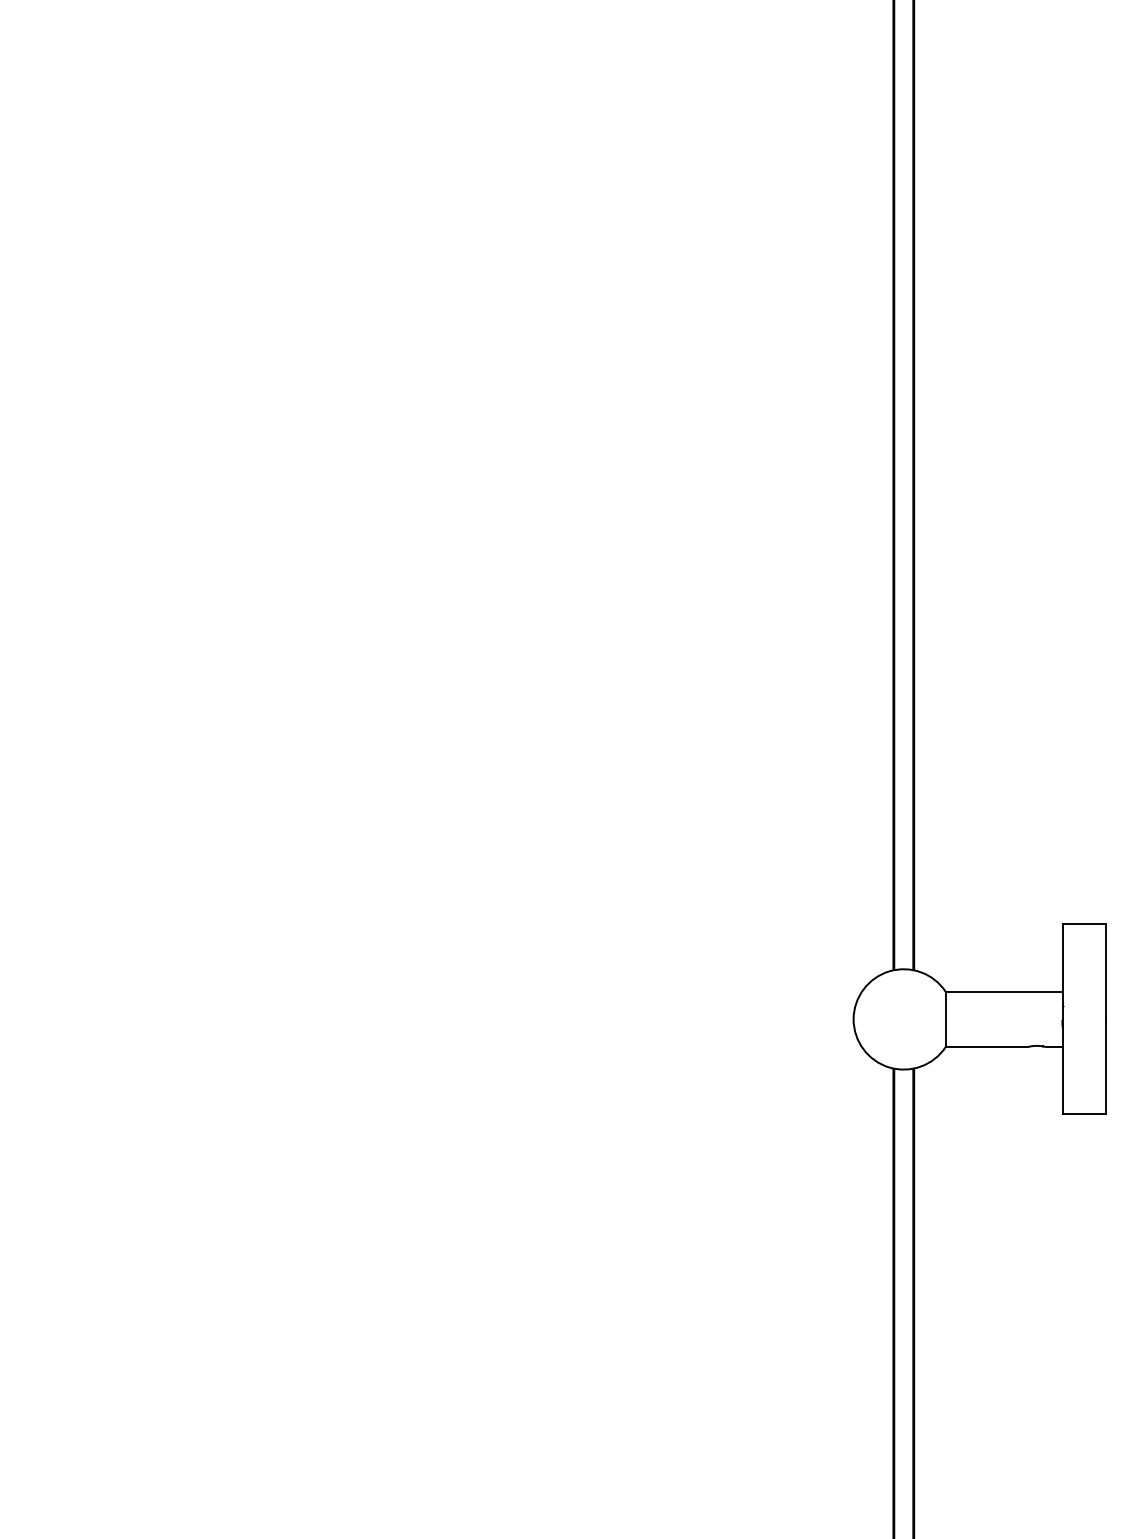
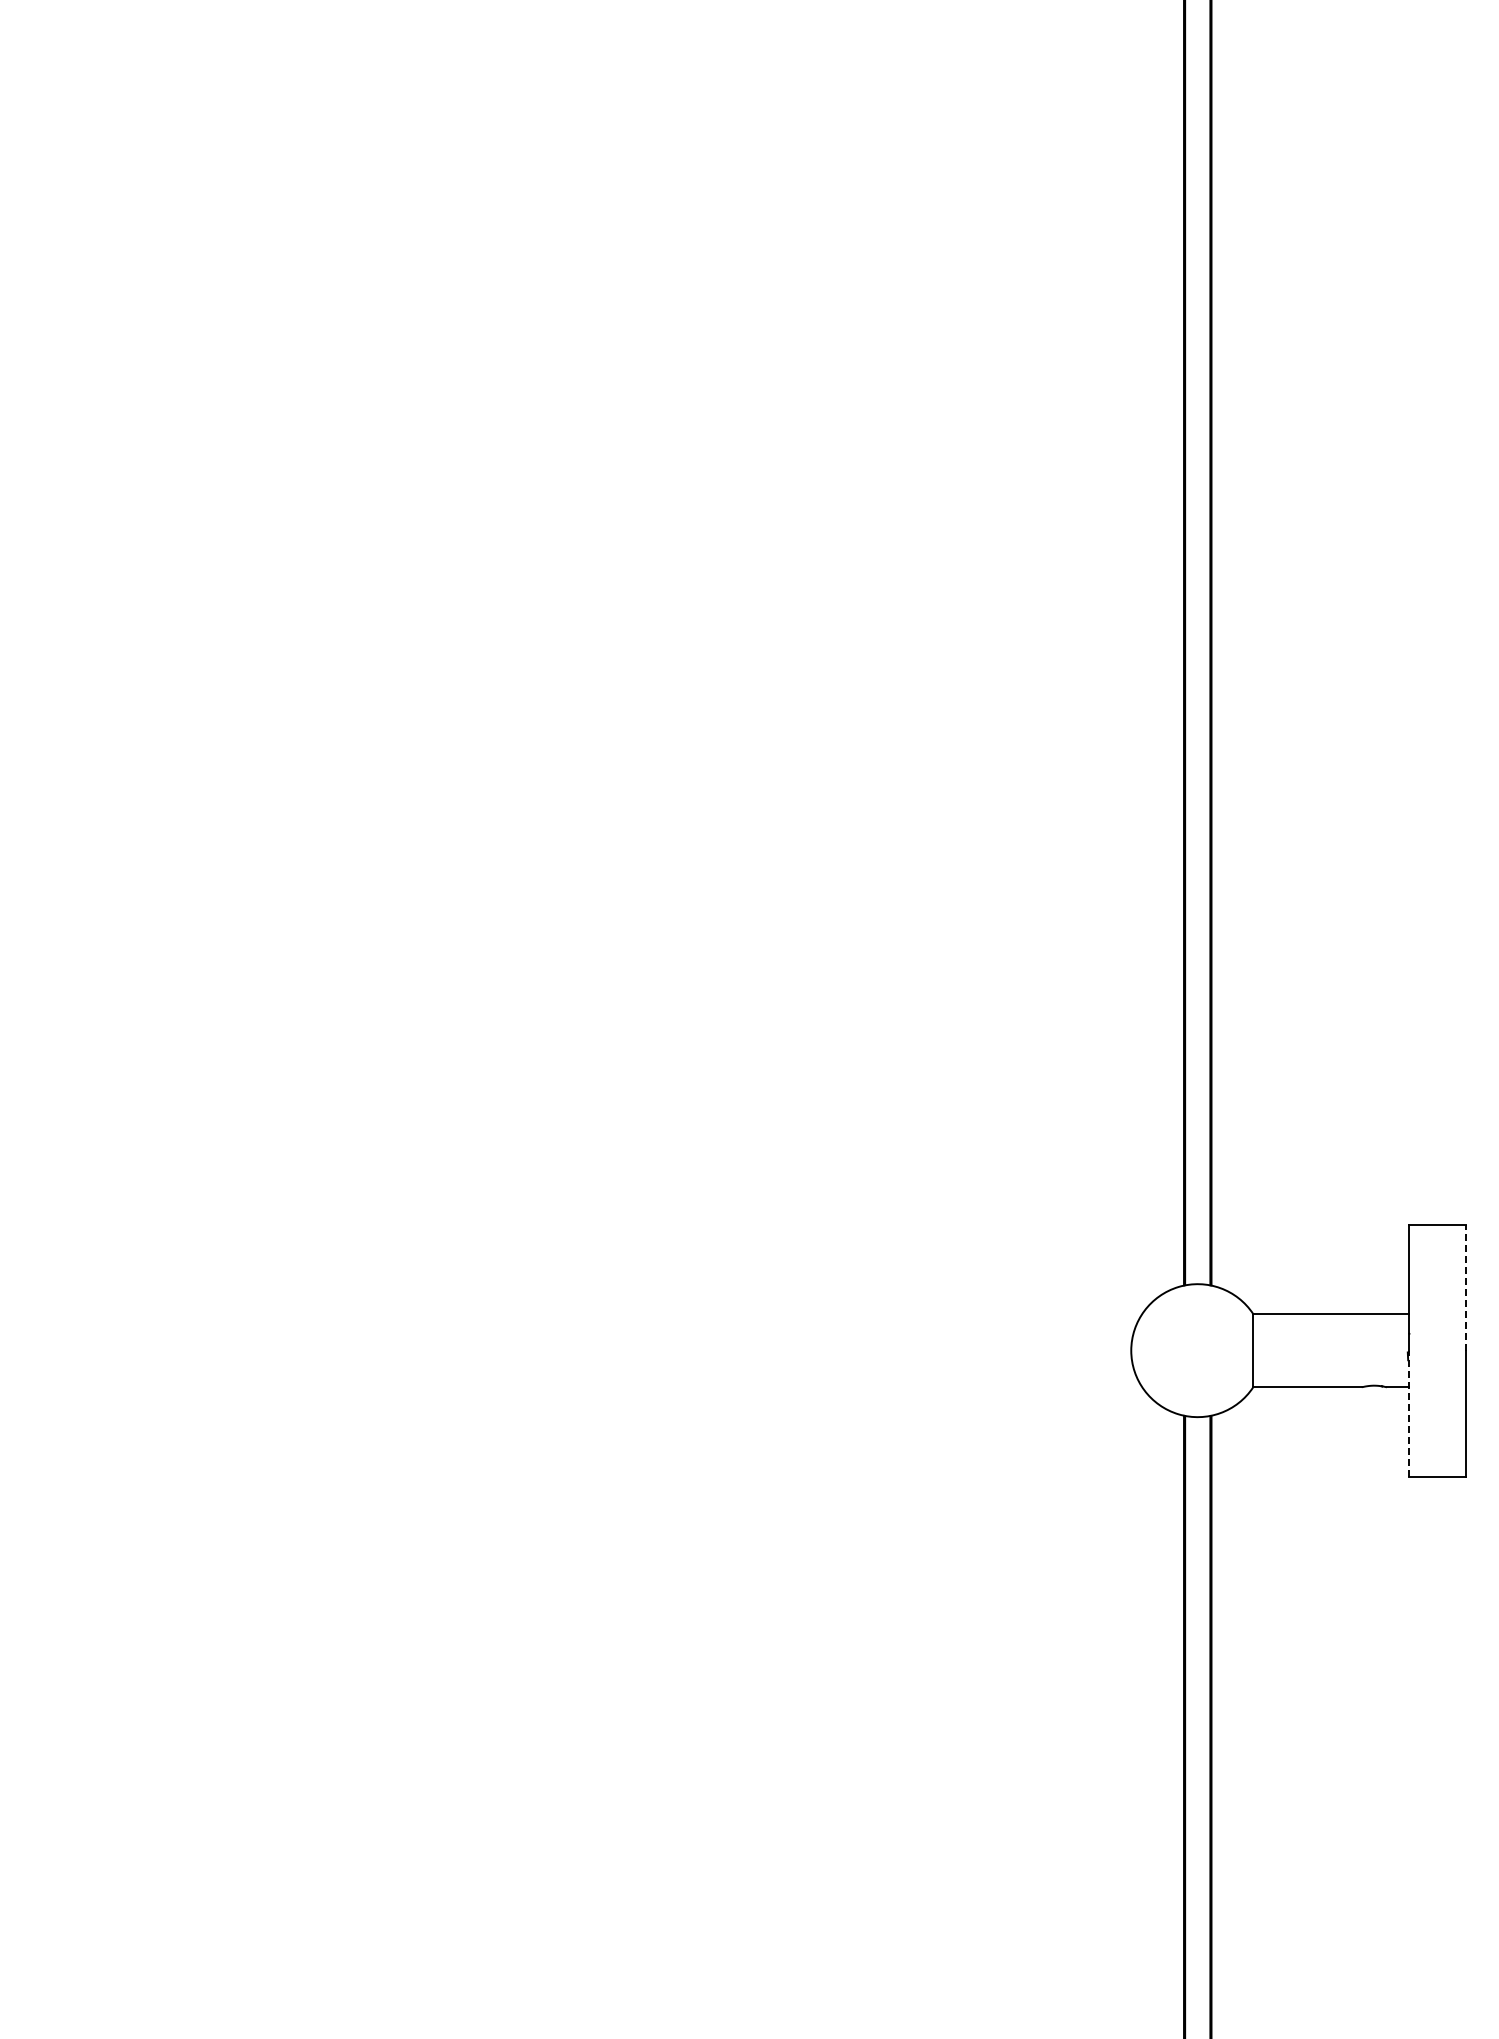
line: (1105, 971) -> (1465, 1287), solid -> dashed
line: (1062, 1066) -> (1408, 1413), solid -> dashed

